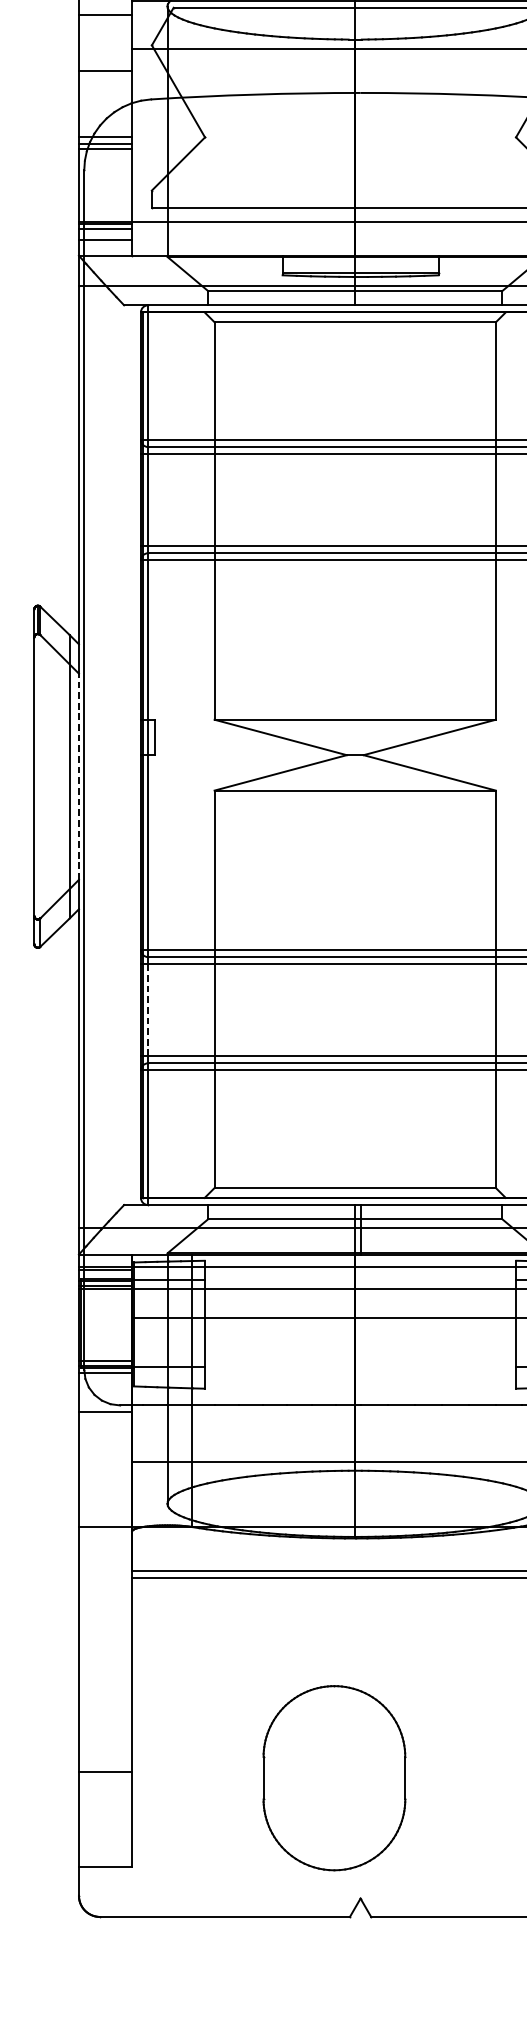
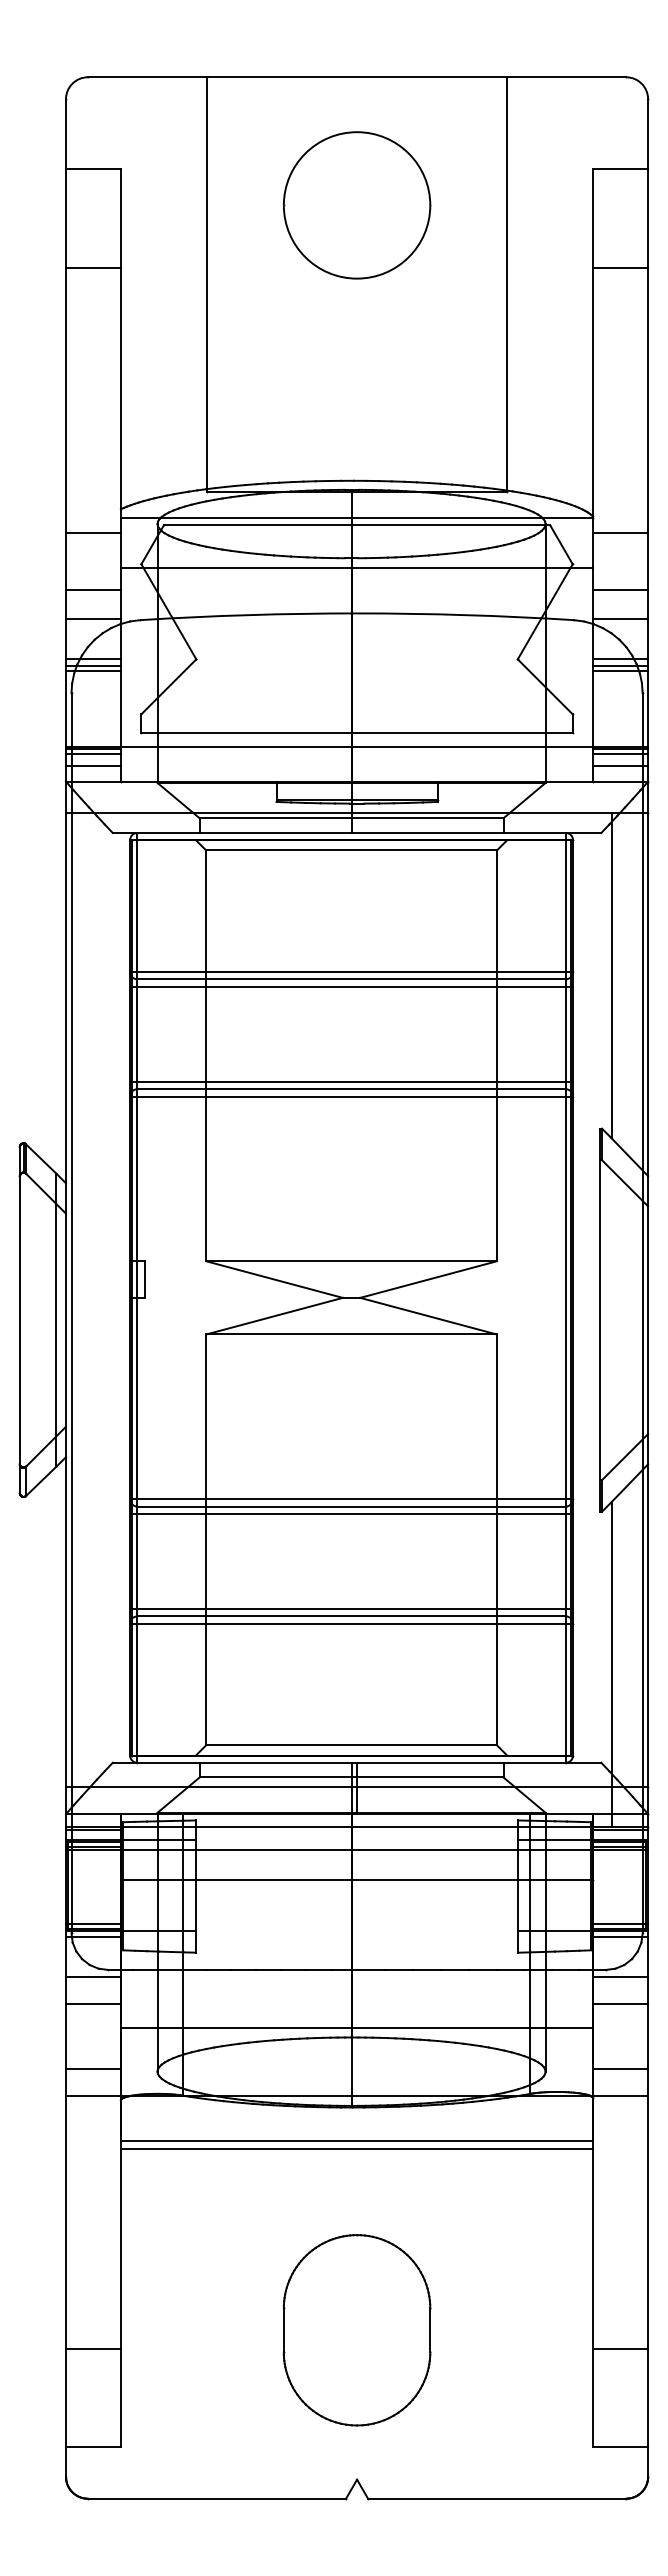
line: (105, 98) -> (93, 619), added
line: (79, 777) -> (66, 1320), dashed -> solid
line: (148, 1010) -> (137, 1561), dashed -> solid
line: (105, 1437) -> (93, 2003), added
line: (105, 1501) -> (93, 2069), added
part: (333, 1778) -> (356, 2330), moved

